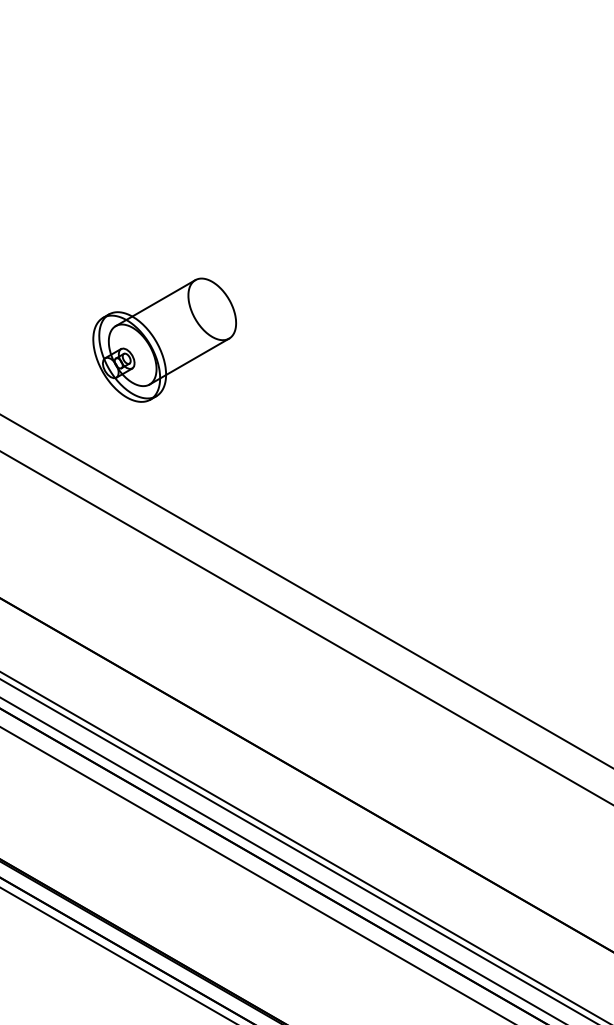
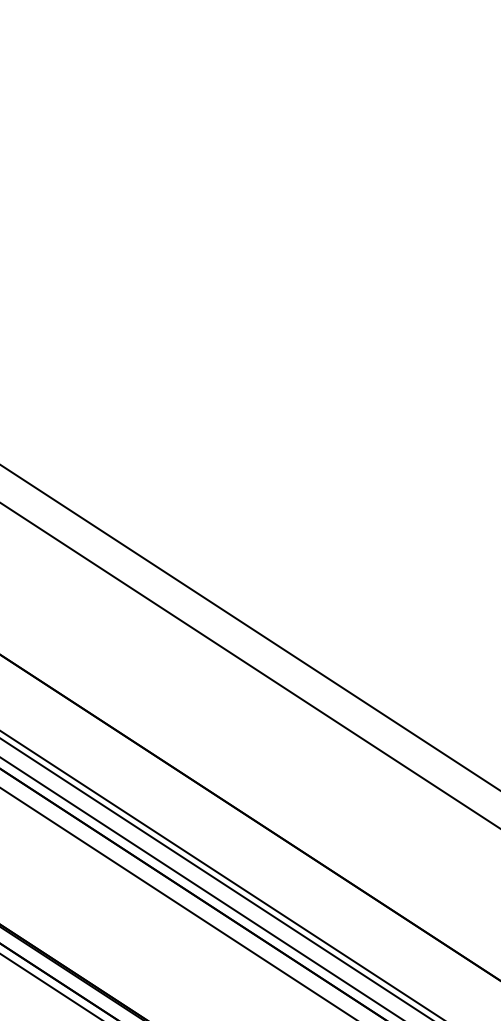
part: (164, 339) -> (185, 410), removed

